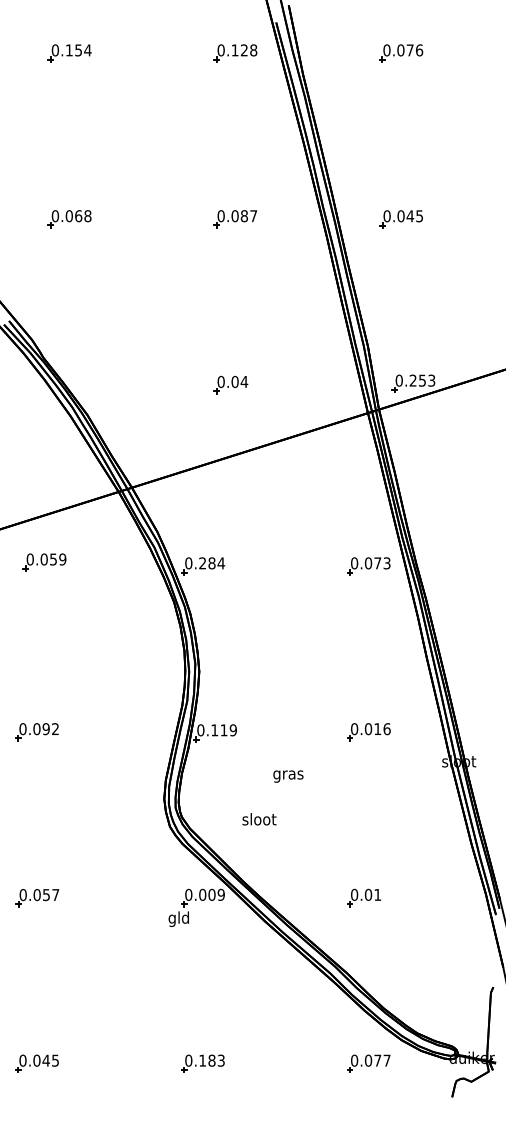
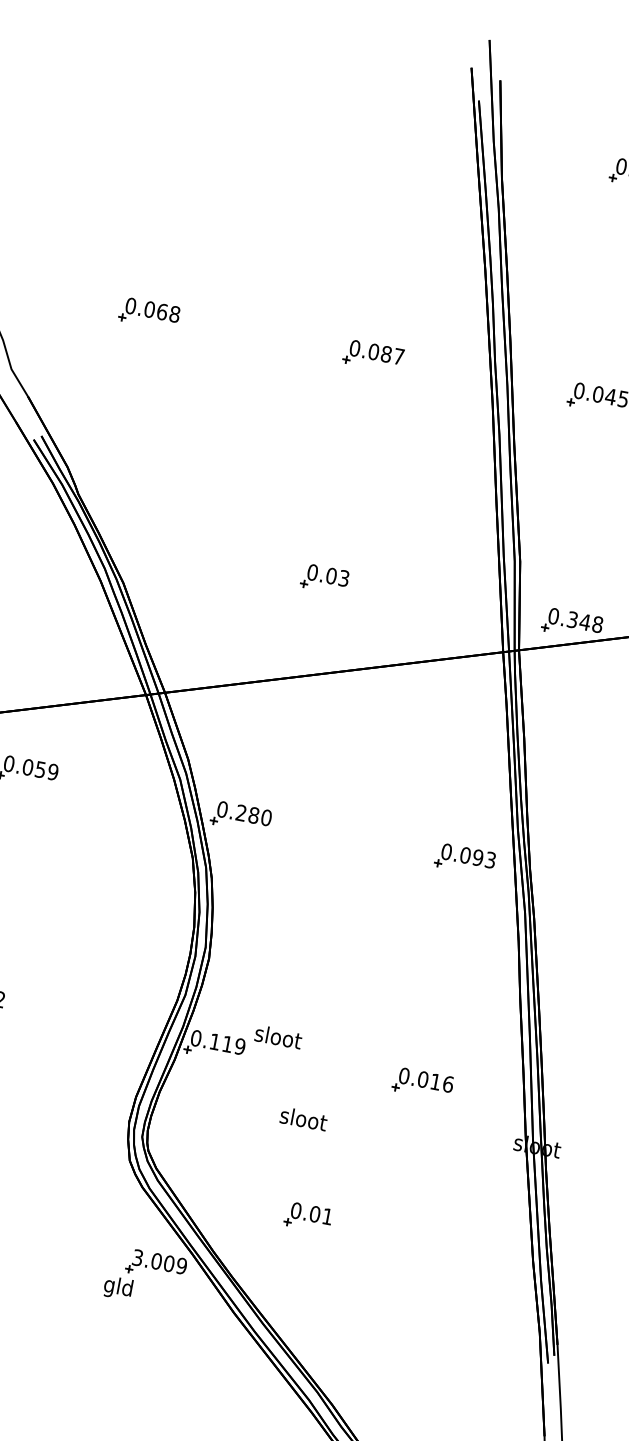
part: (69, 53) -> (191, 89), removed
part: (235, 53) -> (415, 132), removed
text: (422, 380) -> (585, 622), 0.253 -> 0.348
text: (244, 381) -> (344, 577), 0.04 -> 0.03
text: (221, 563) -> (266, 818), 0.284 -> 0.280
text: (377, 563) -> (477, 857), 0.073 -> 0.093
text: (288, 774) -> (303, 1120), gras -> sloot
text: (259, 819) -> (278, 1037), moved
text: (188, 894) -> (137, 1257), 0.009 -> 3.009
part: (364, 897) -> (309, 1216), moved

